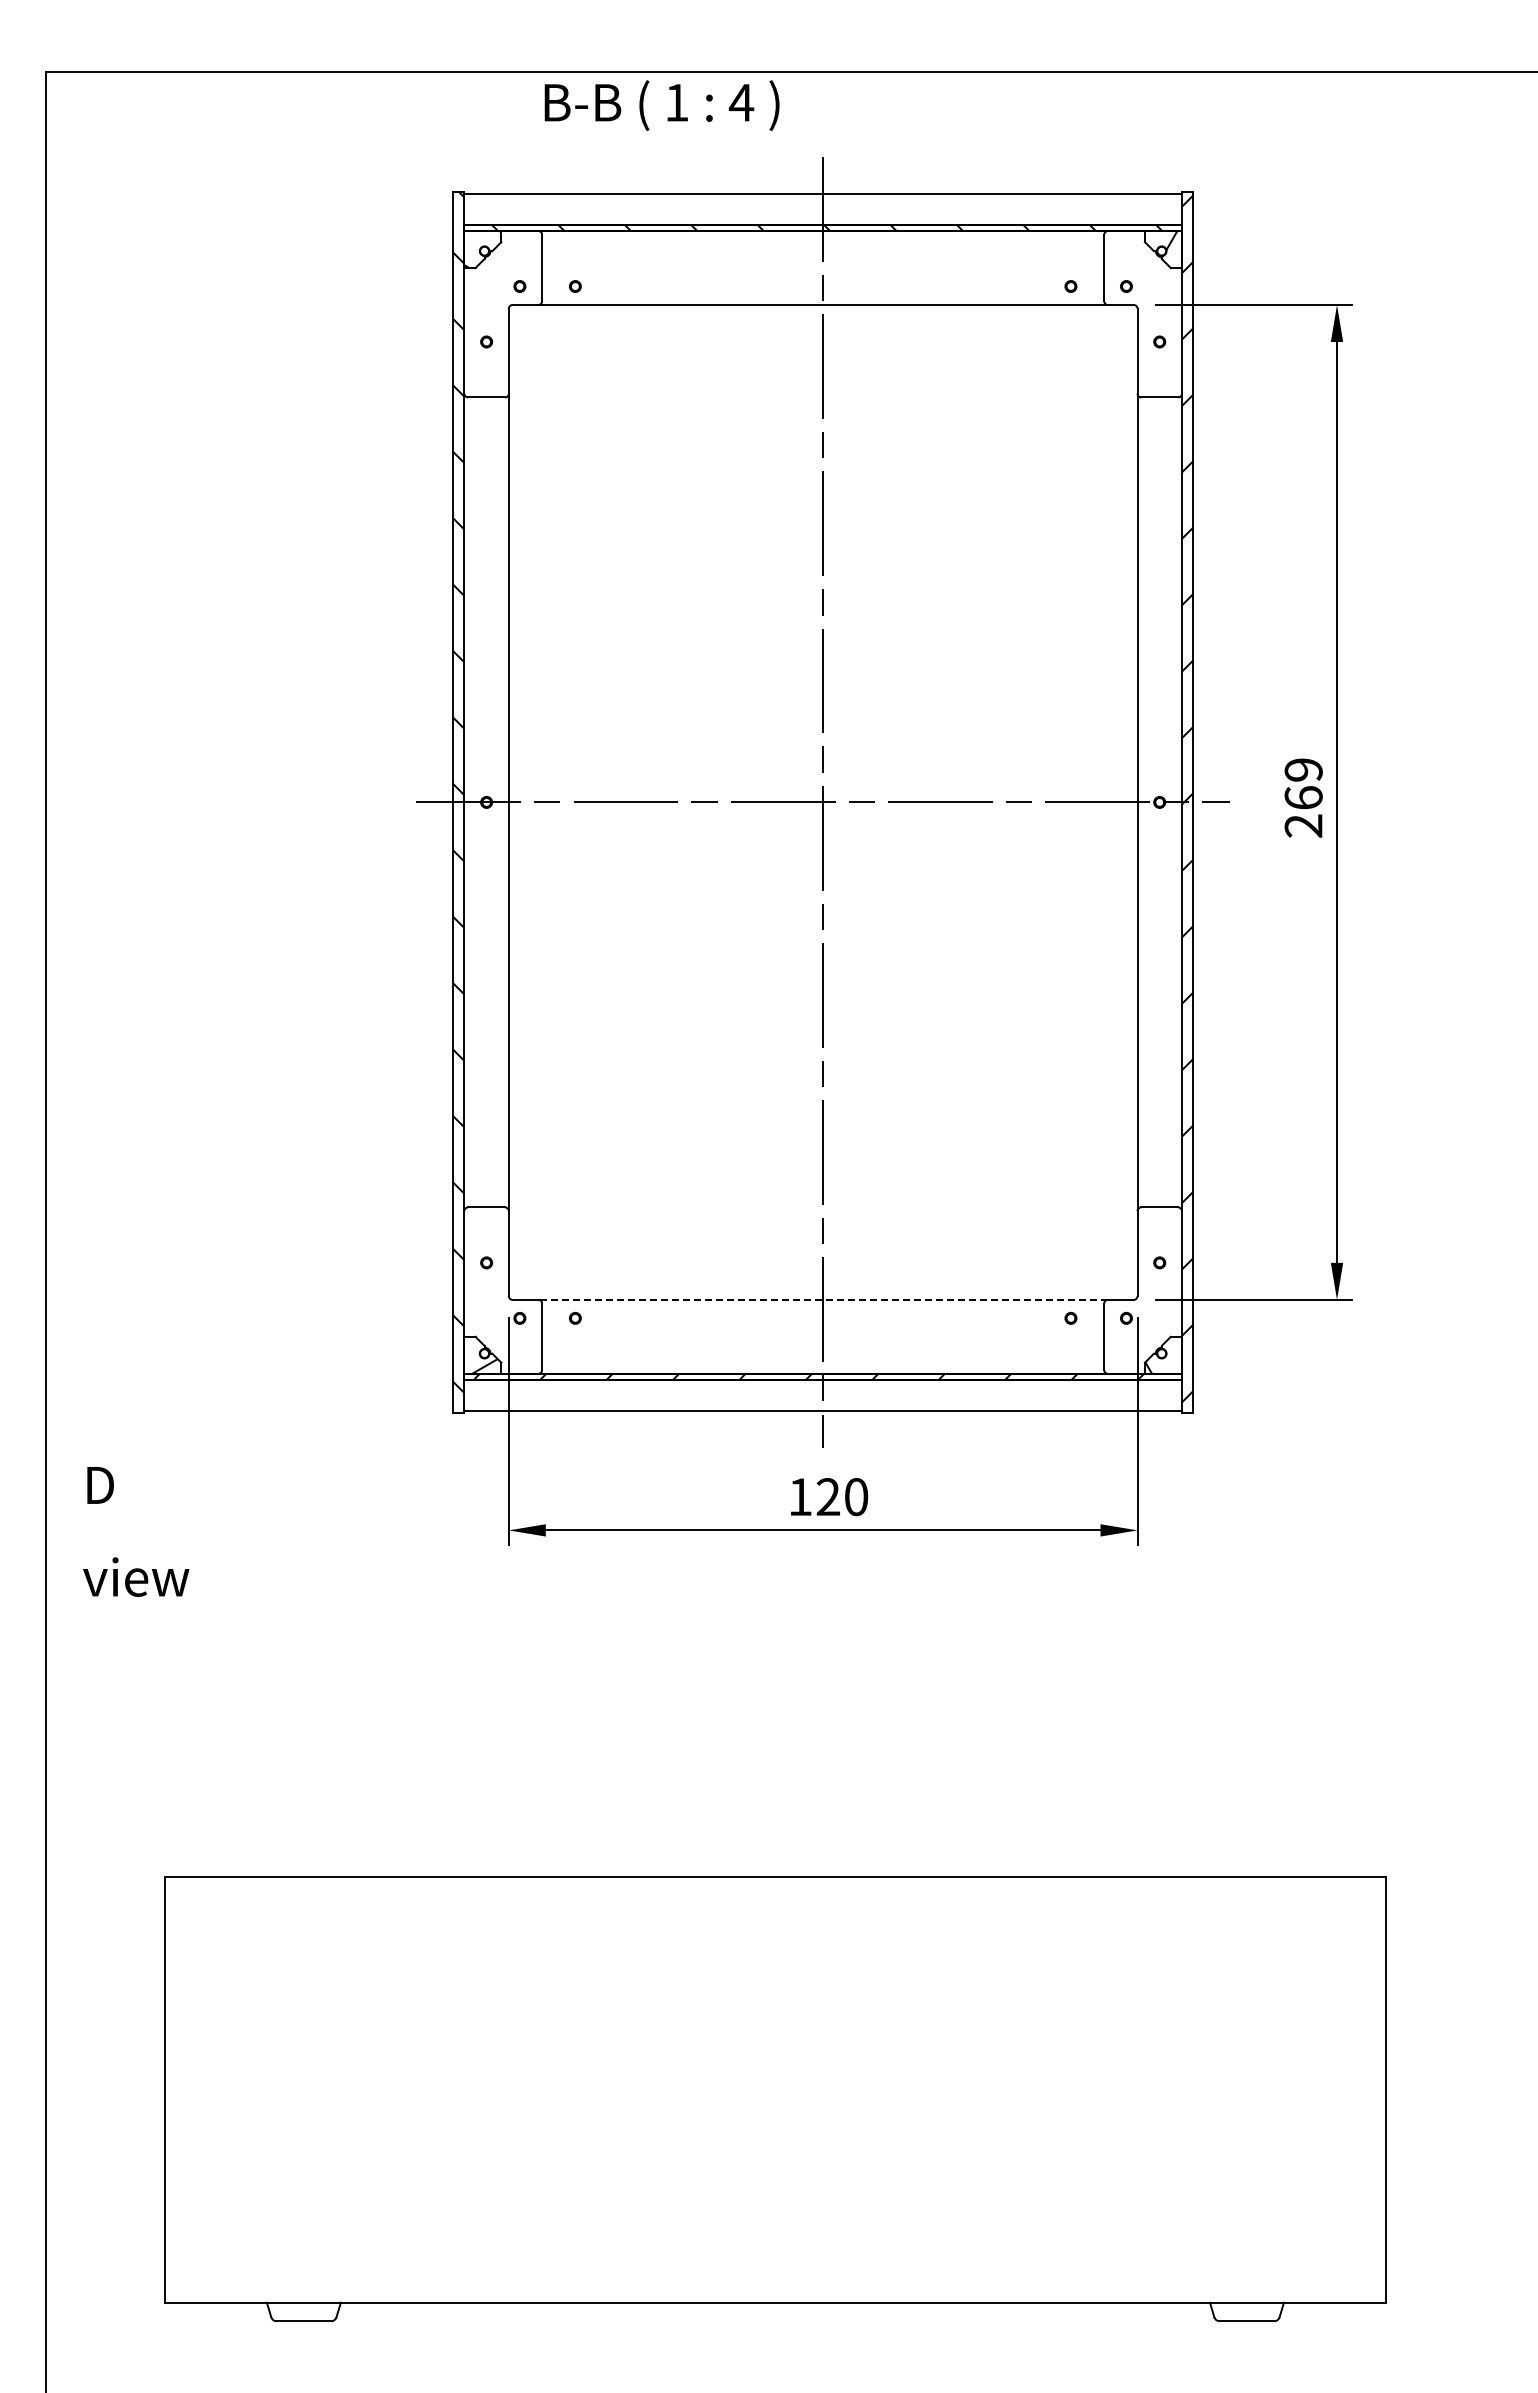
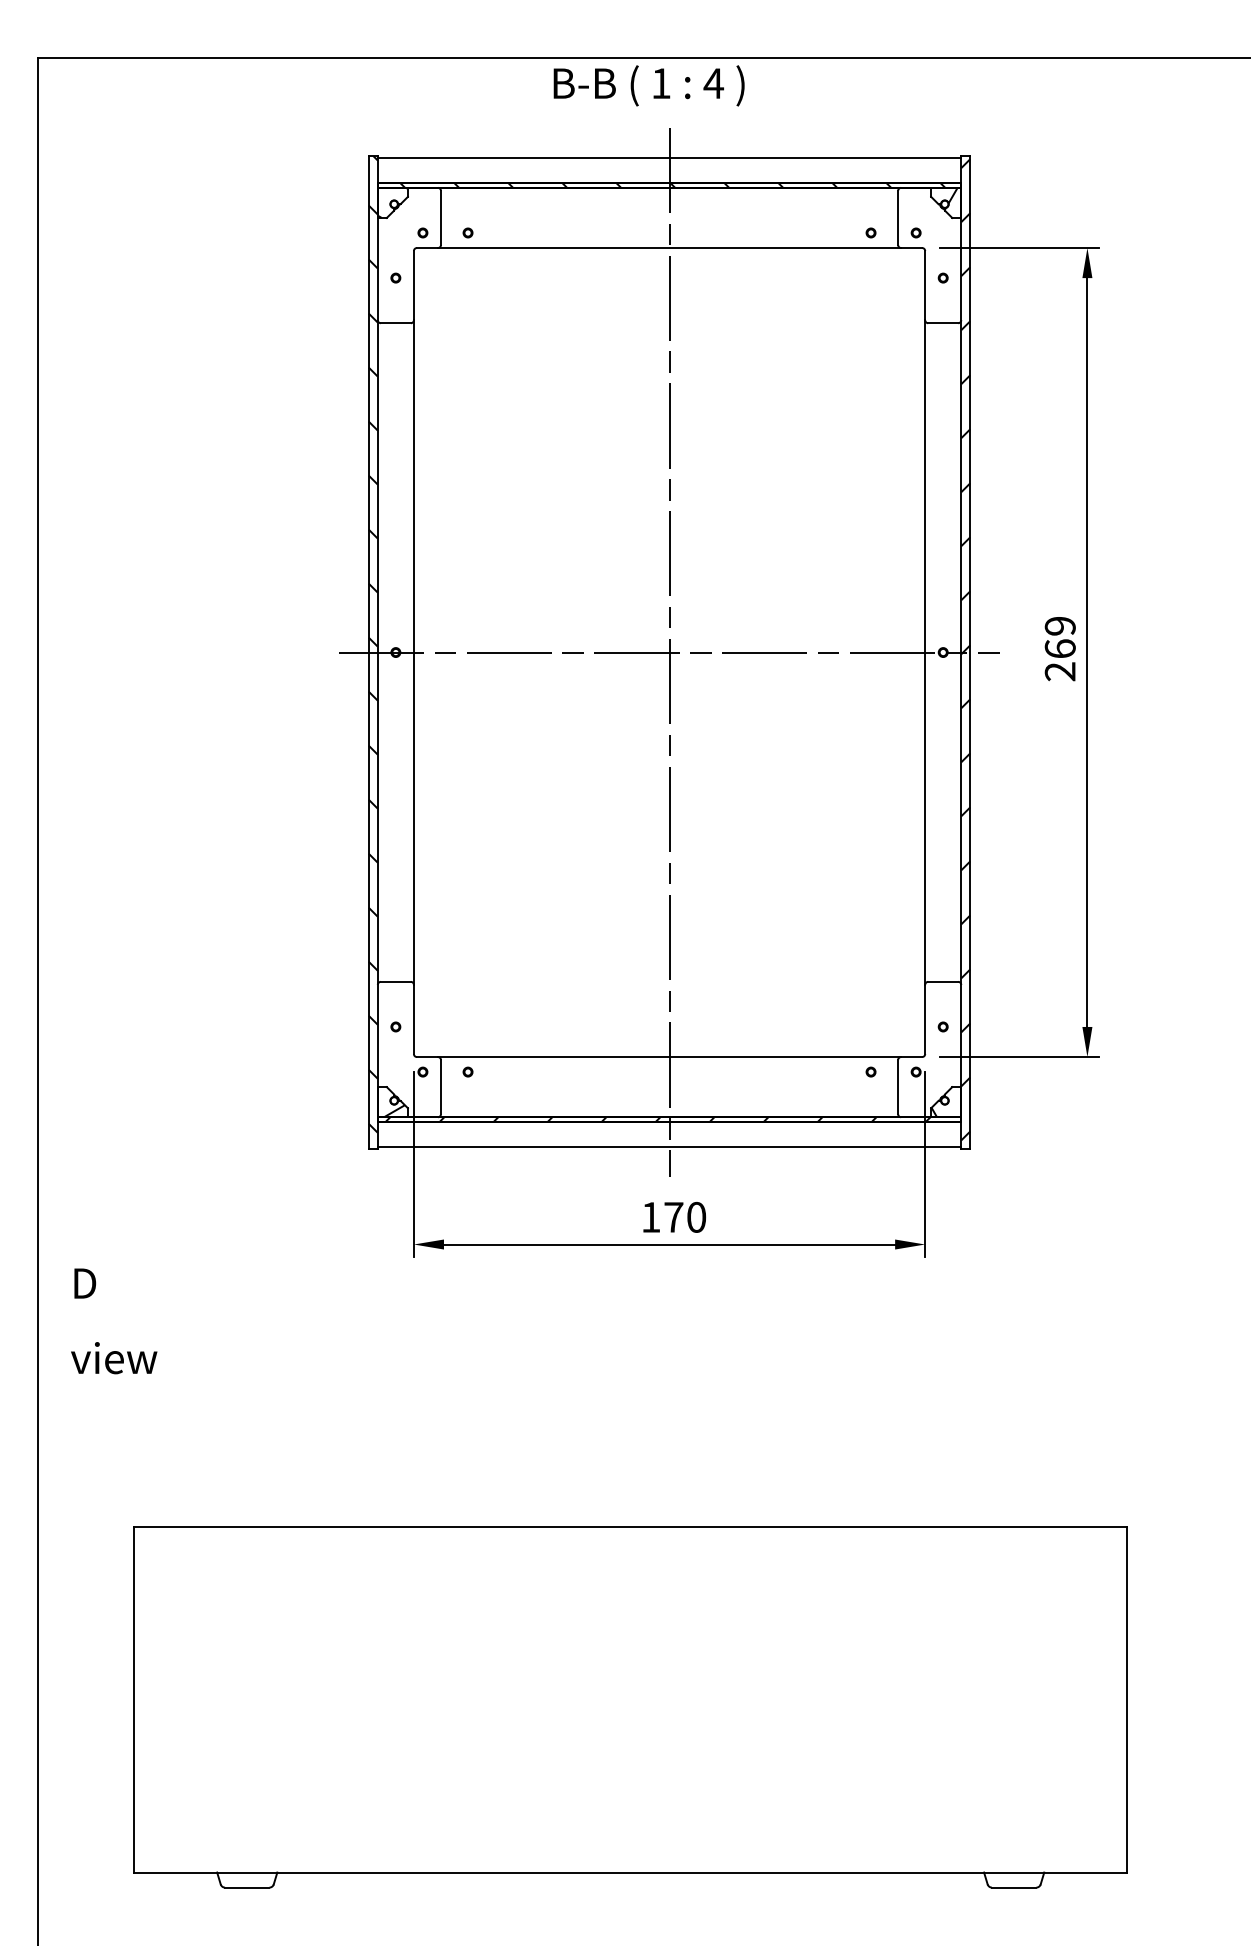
text: (661, 105) -> (648, 85), moved
line: (823, 1299) -> (669, 1056), dashed -> solid
text: (828, 1496) -> (673, 1216), 120 -> 170
text: (136, 1531) -> (114, 1321), moved

